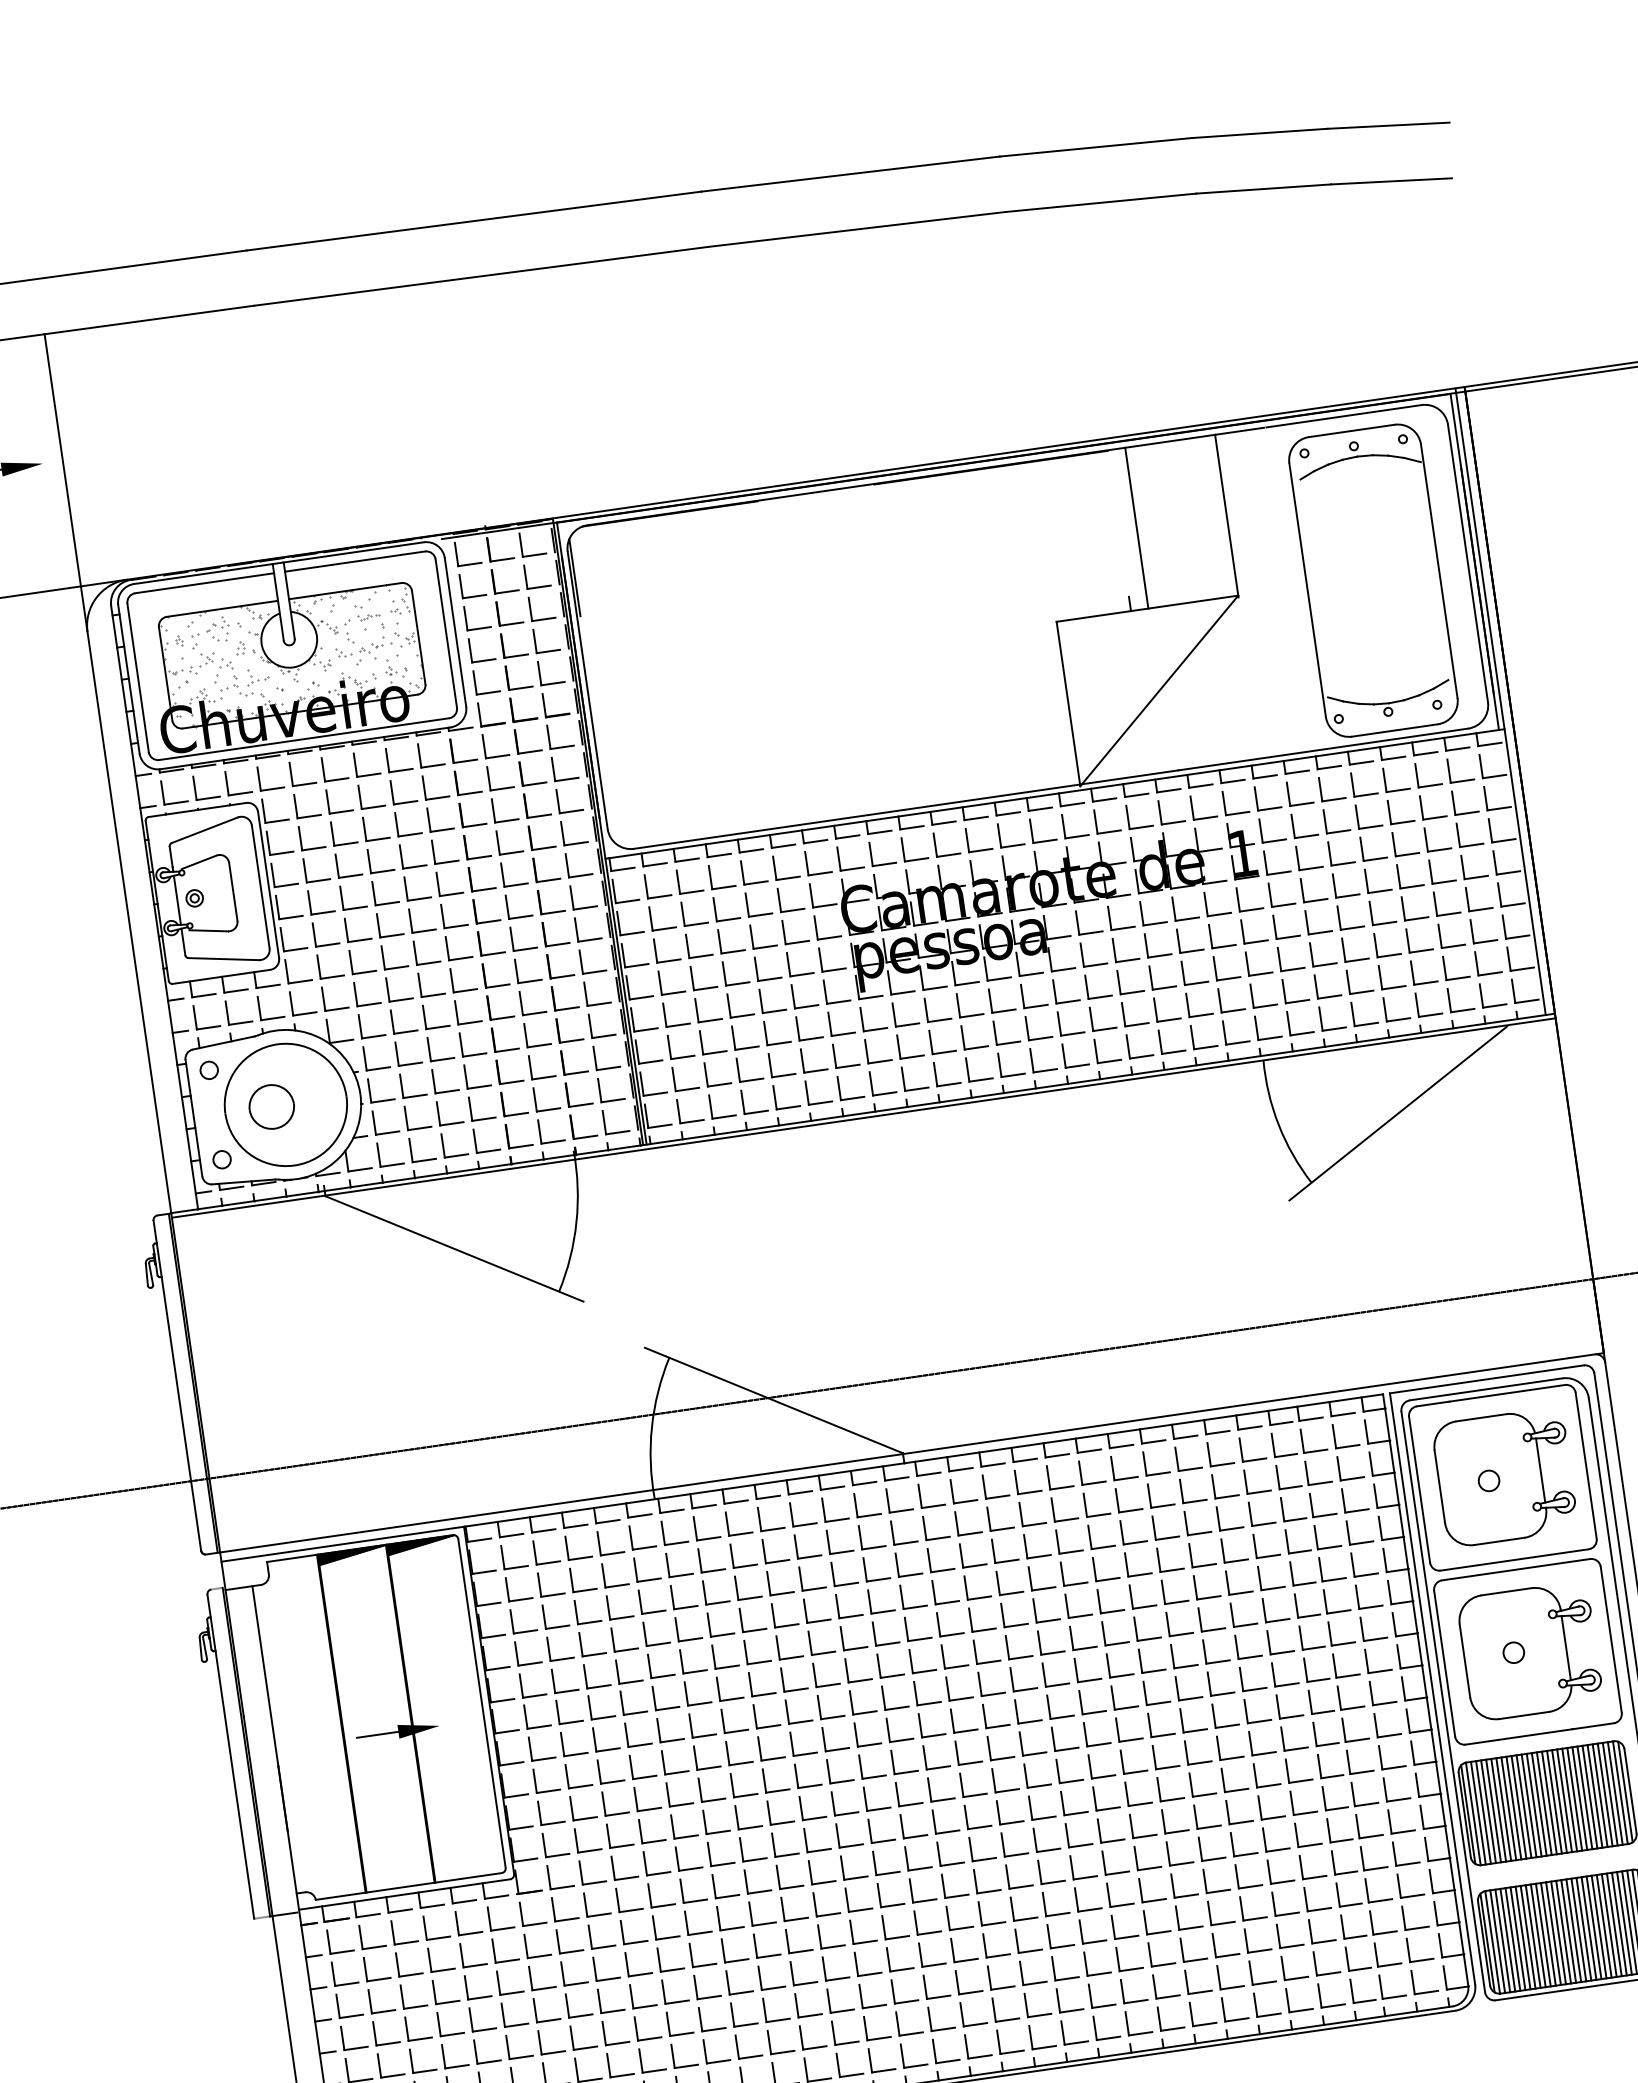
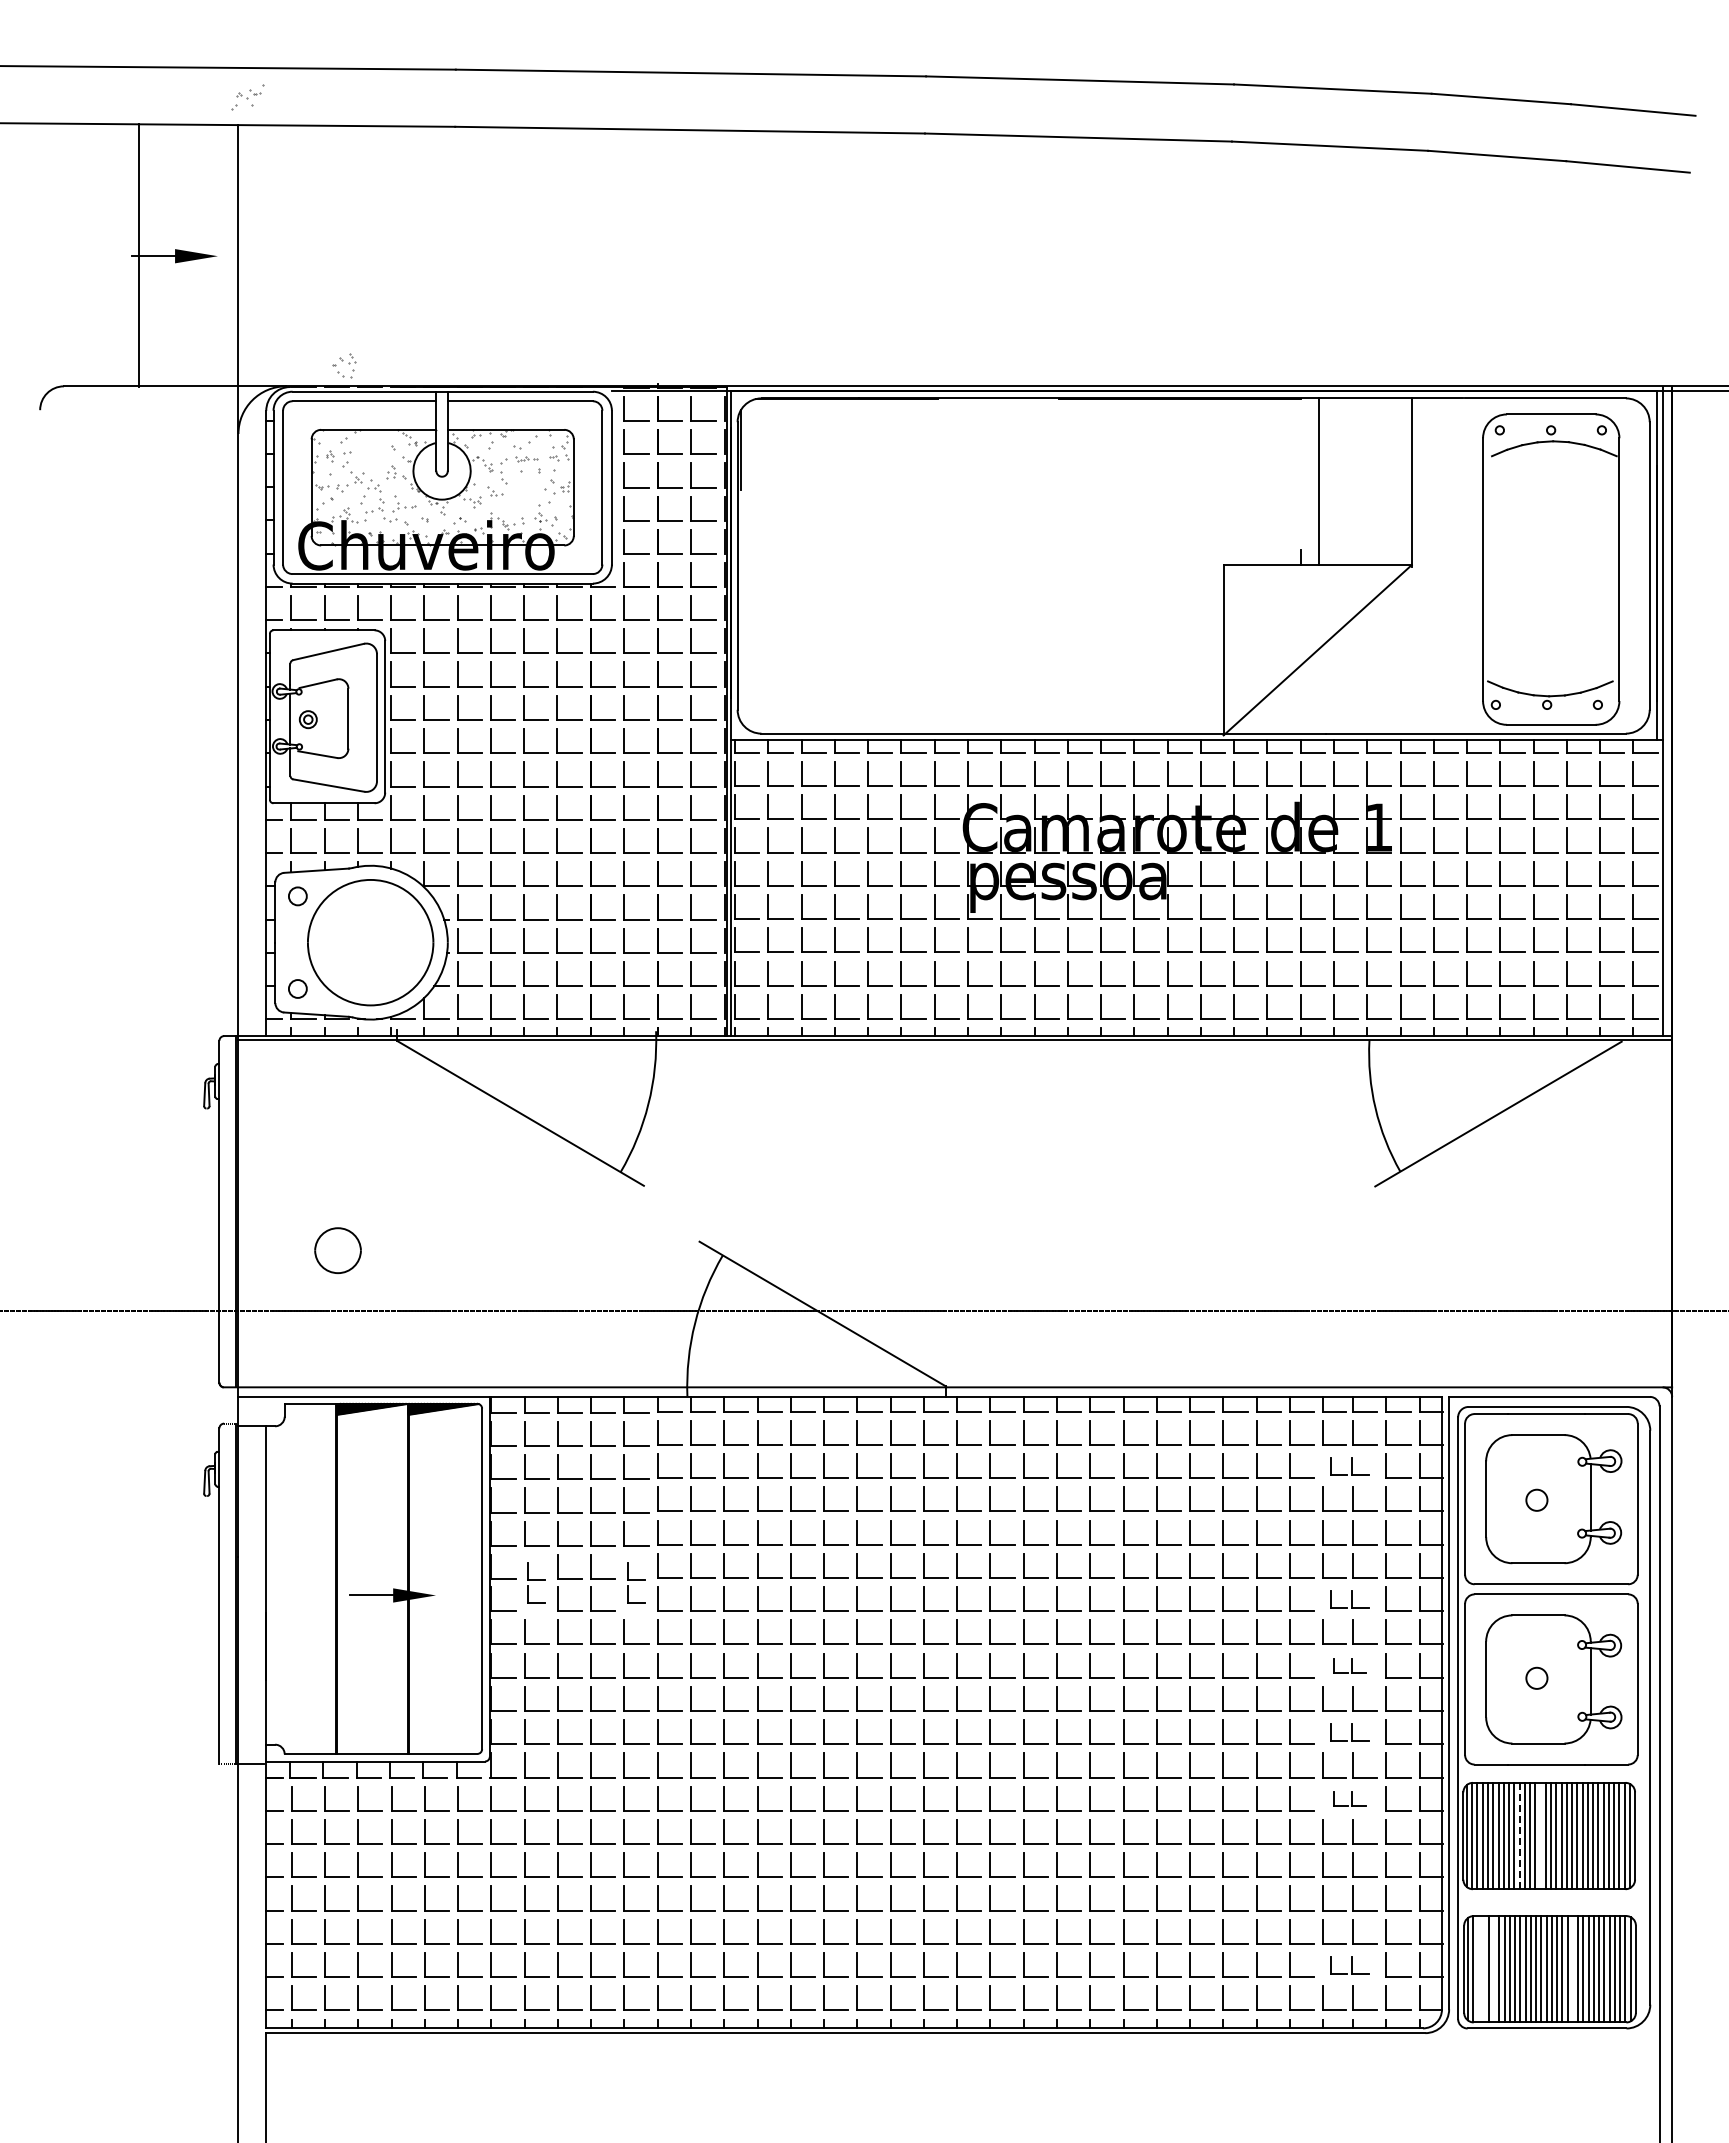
part: (218, 629) -> (344, 365), moved
part: (370, 651) -> (247, 97), moved
part: (271, 1106) -> (337, 1250), moved
part: (1303, 1473) -> (1349, 1465), size x0.7
part: (1321, 1601) -> (1349, 1598), size x0.7
part: (1331, 1666) -> (1349, 1665), size x0.6
part: (631, 1685) -> (636, 1582), size x0.7
part: (534, 1699) -> (536, 1582), size x0.7
part: (1340, 1730) -> (1349, 1731), size x0.7
part: (1349, 1794) -> (1349, 1798), size x0.6
line: (1539, 1803) -> (1540, 1835), removed
line: (1518, 1806) -> (1519, 1835), solid -> dashed
line: (1588, 1928) -> (1572, 1969), removed
line: (1513, 1939) -> (1494, 1969), removed
line: (1497, 1941) -> (1478, 1969), removed
line: (1502, 1941) -> (1483, 1969), removed
part: (1372, 1954) -> (1349, 1964), size x0.7

